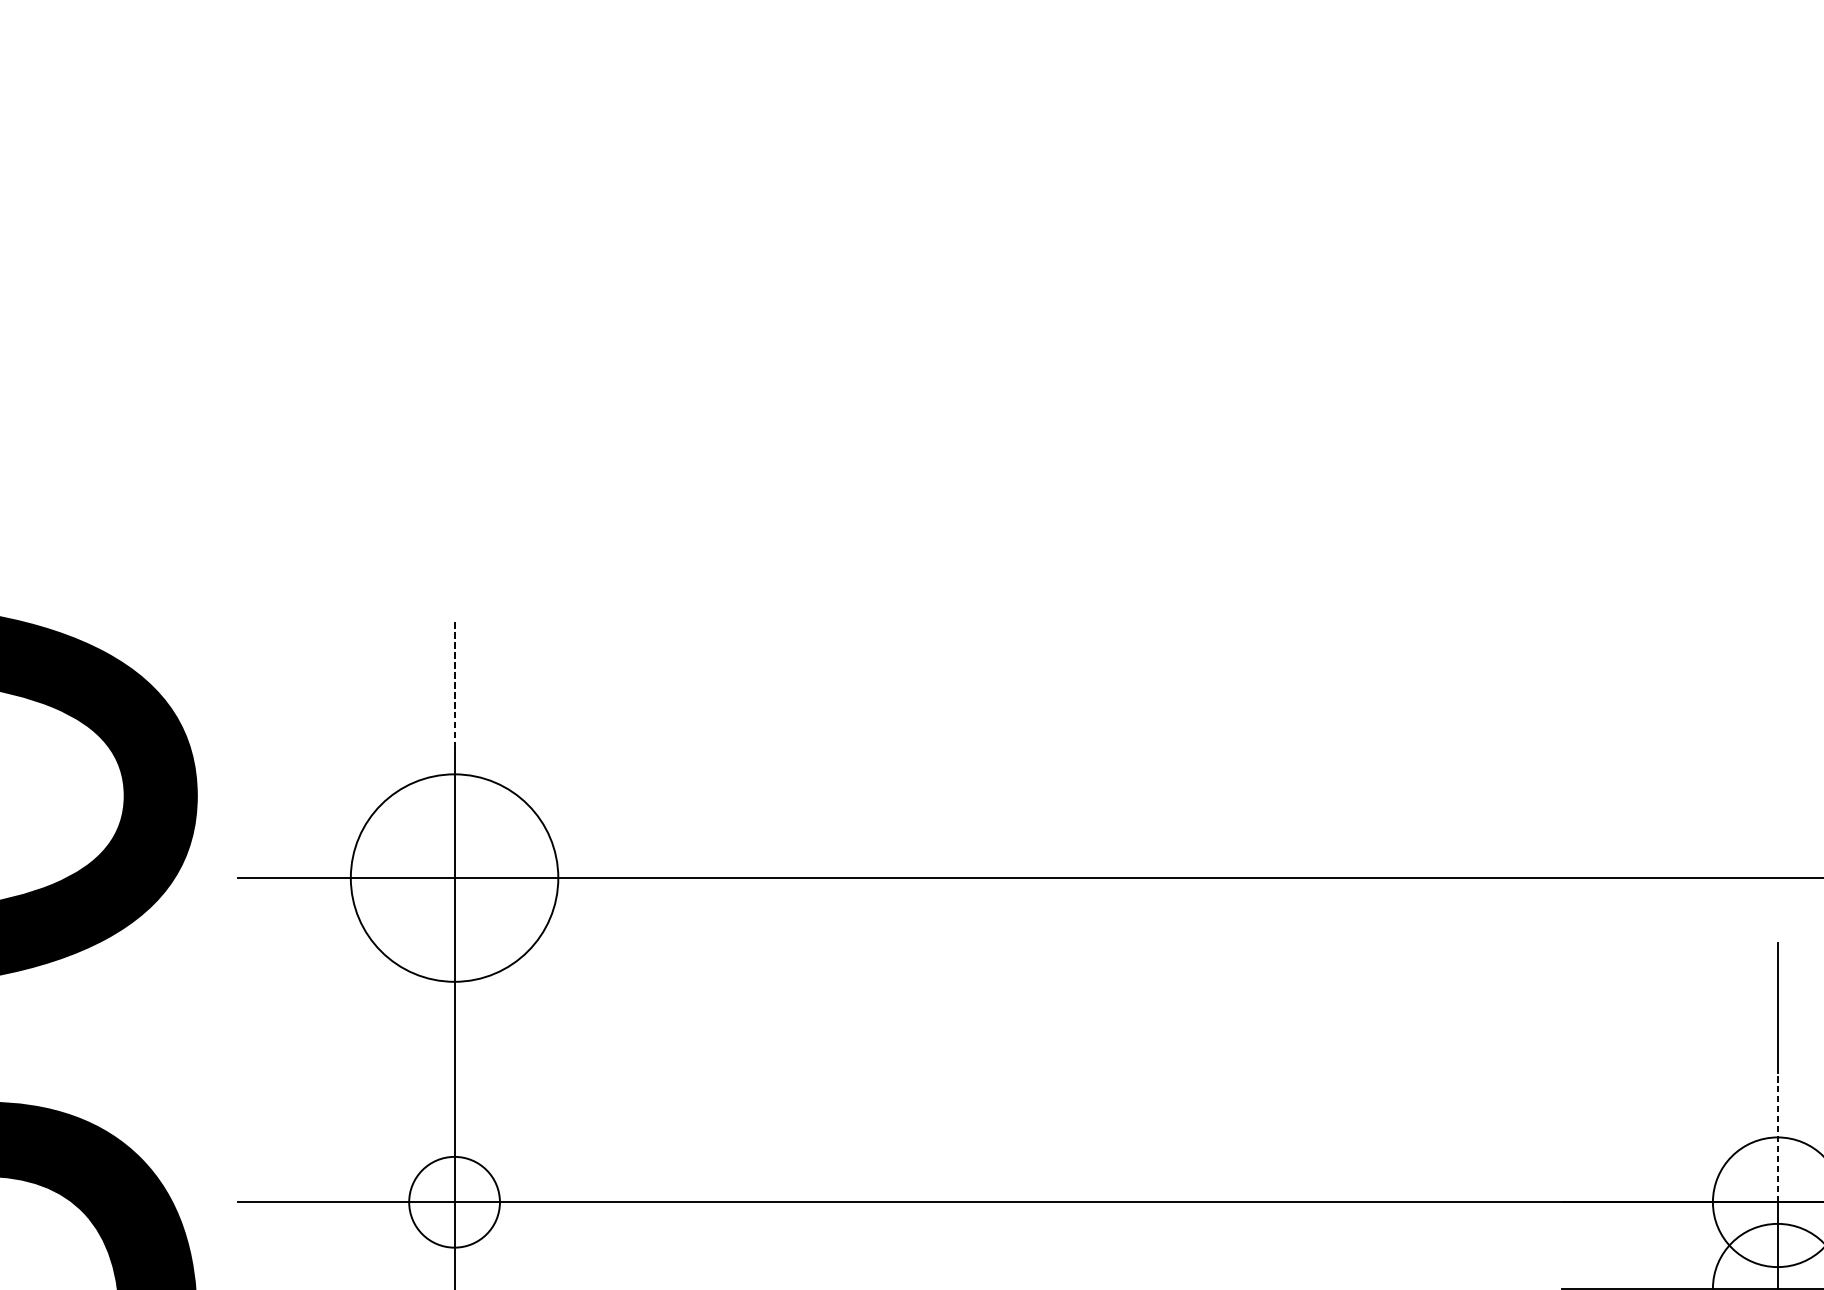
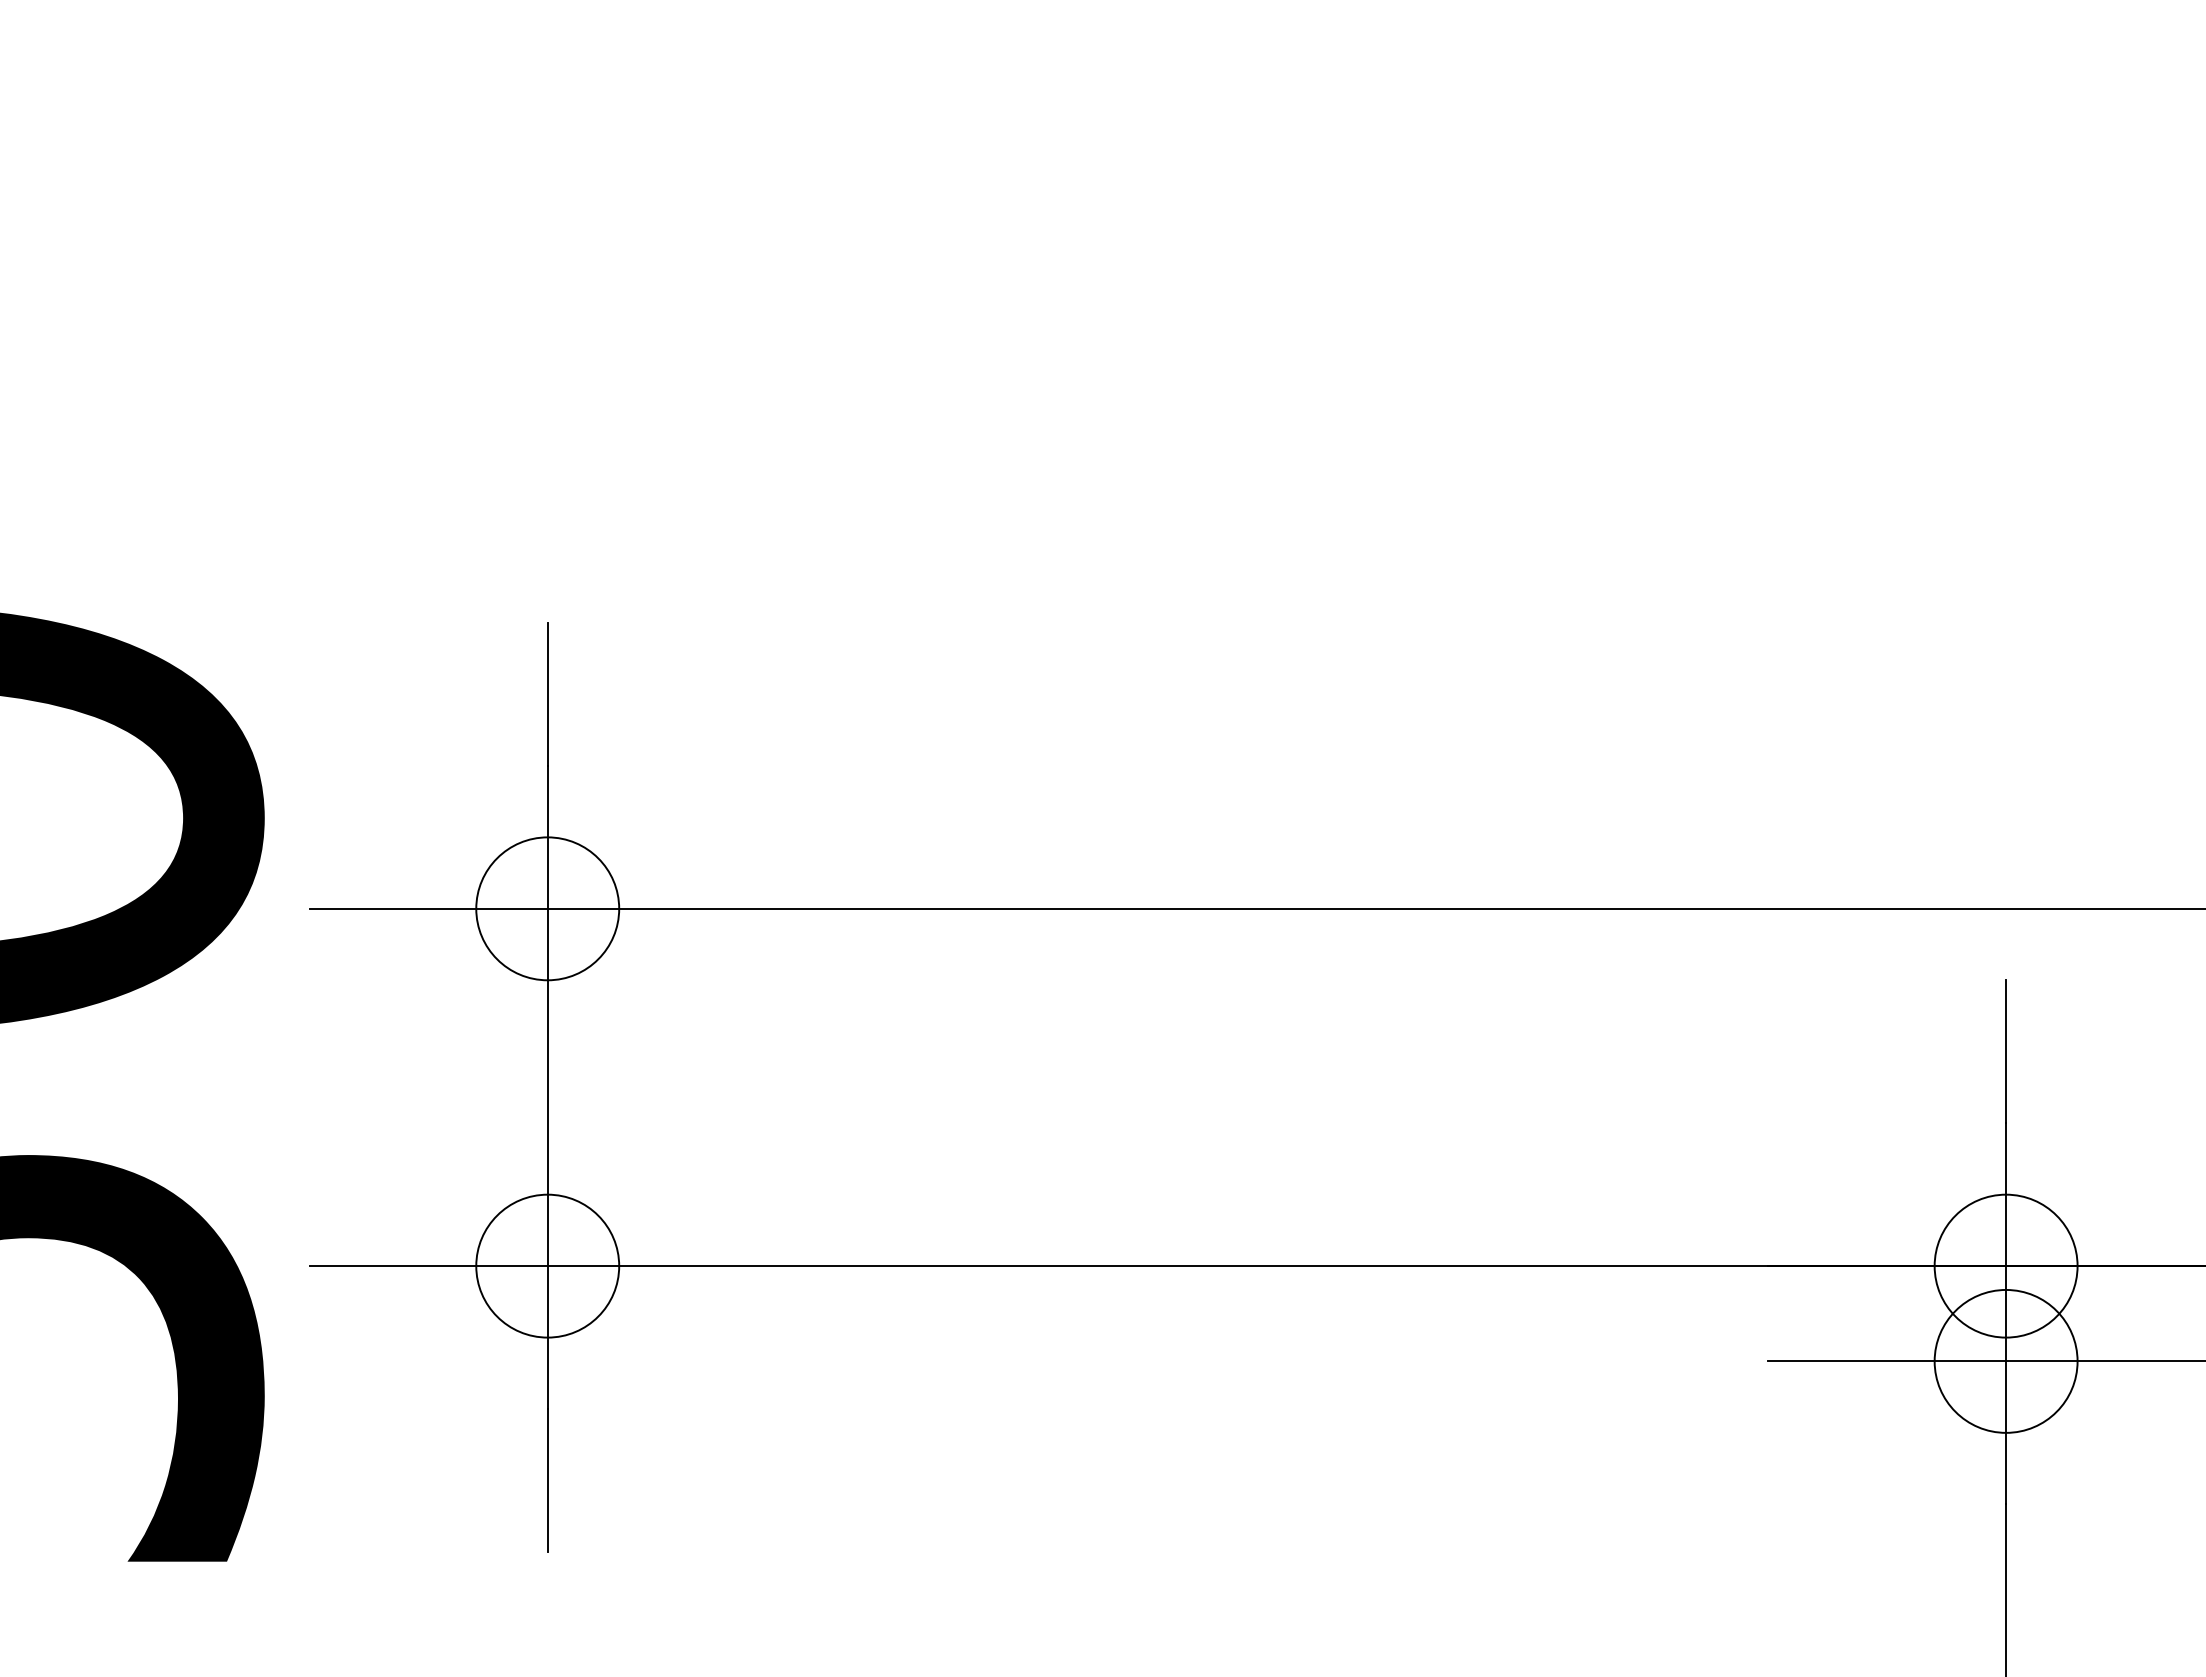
line: (454, 682) -> (547, 693), dashed -> solid
circle: (454, 877) -> (547, 908), size x0.62
line: (1778, 1137) -> (2006, 1194), dashed -> solid
circle: (454, 1201) -> (547, 1265), size x1.43

